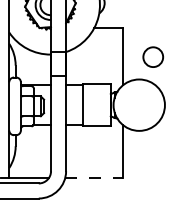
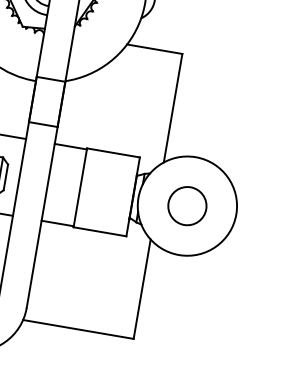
circle: (152, 56) -> (186, 204), moved
line: (94, 177) -> (78, 329), dashed -> solid

